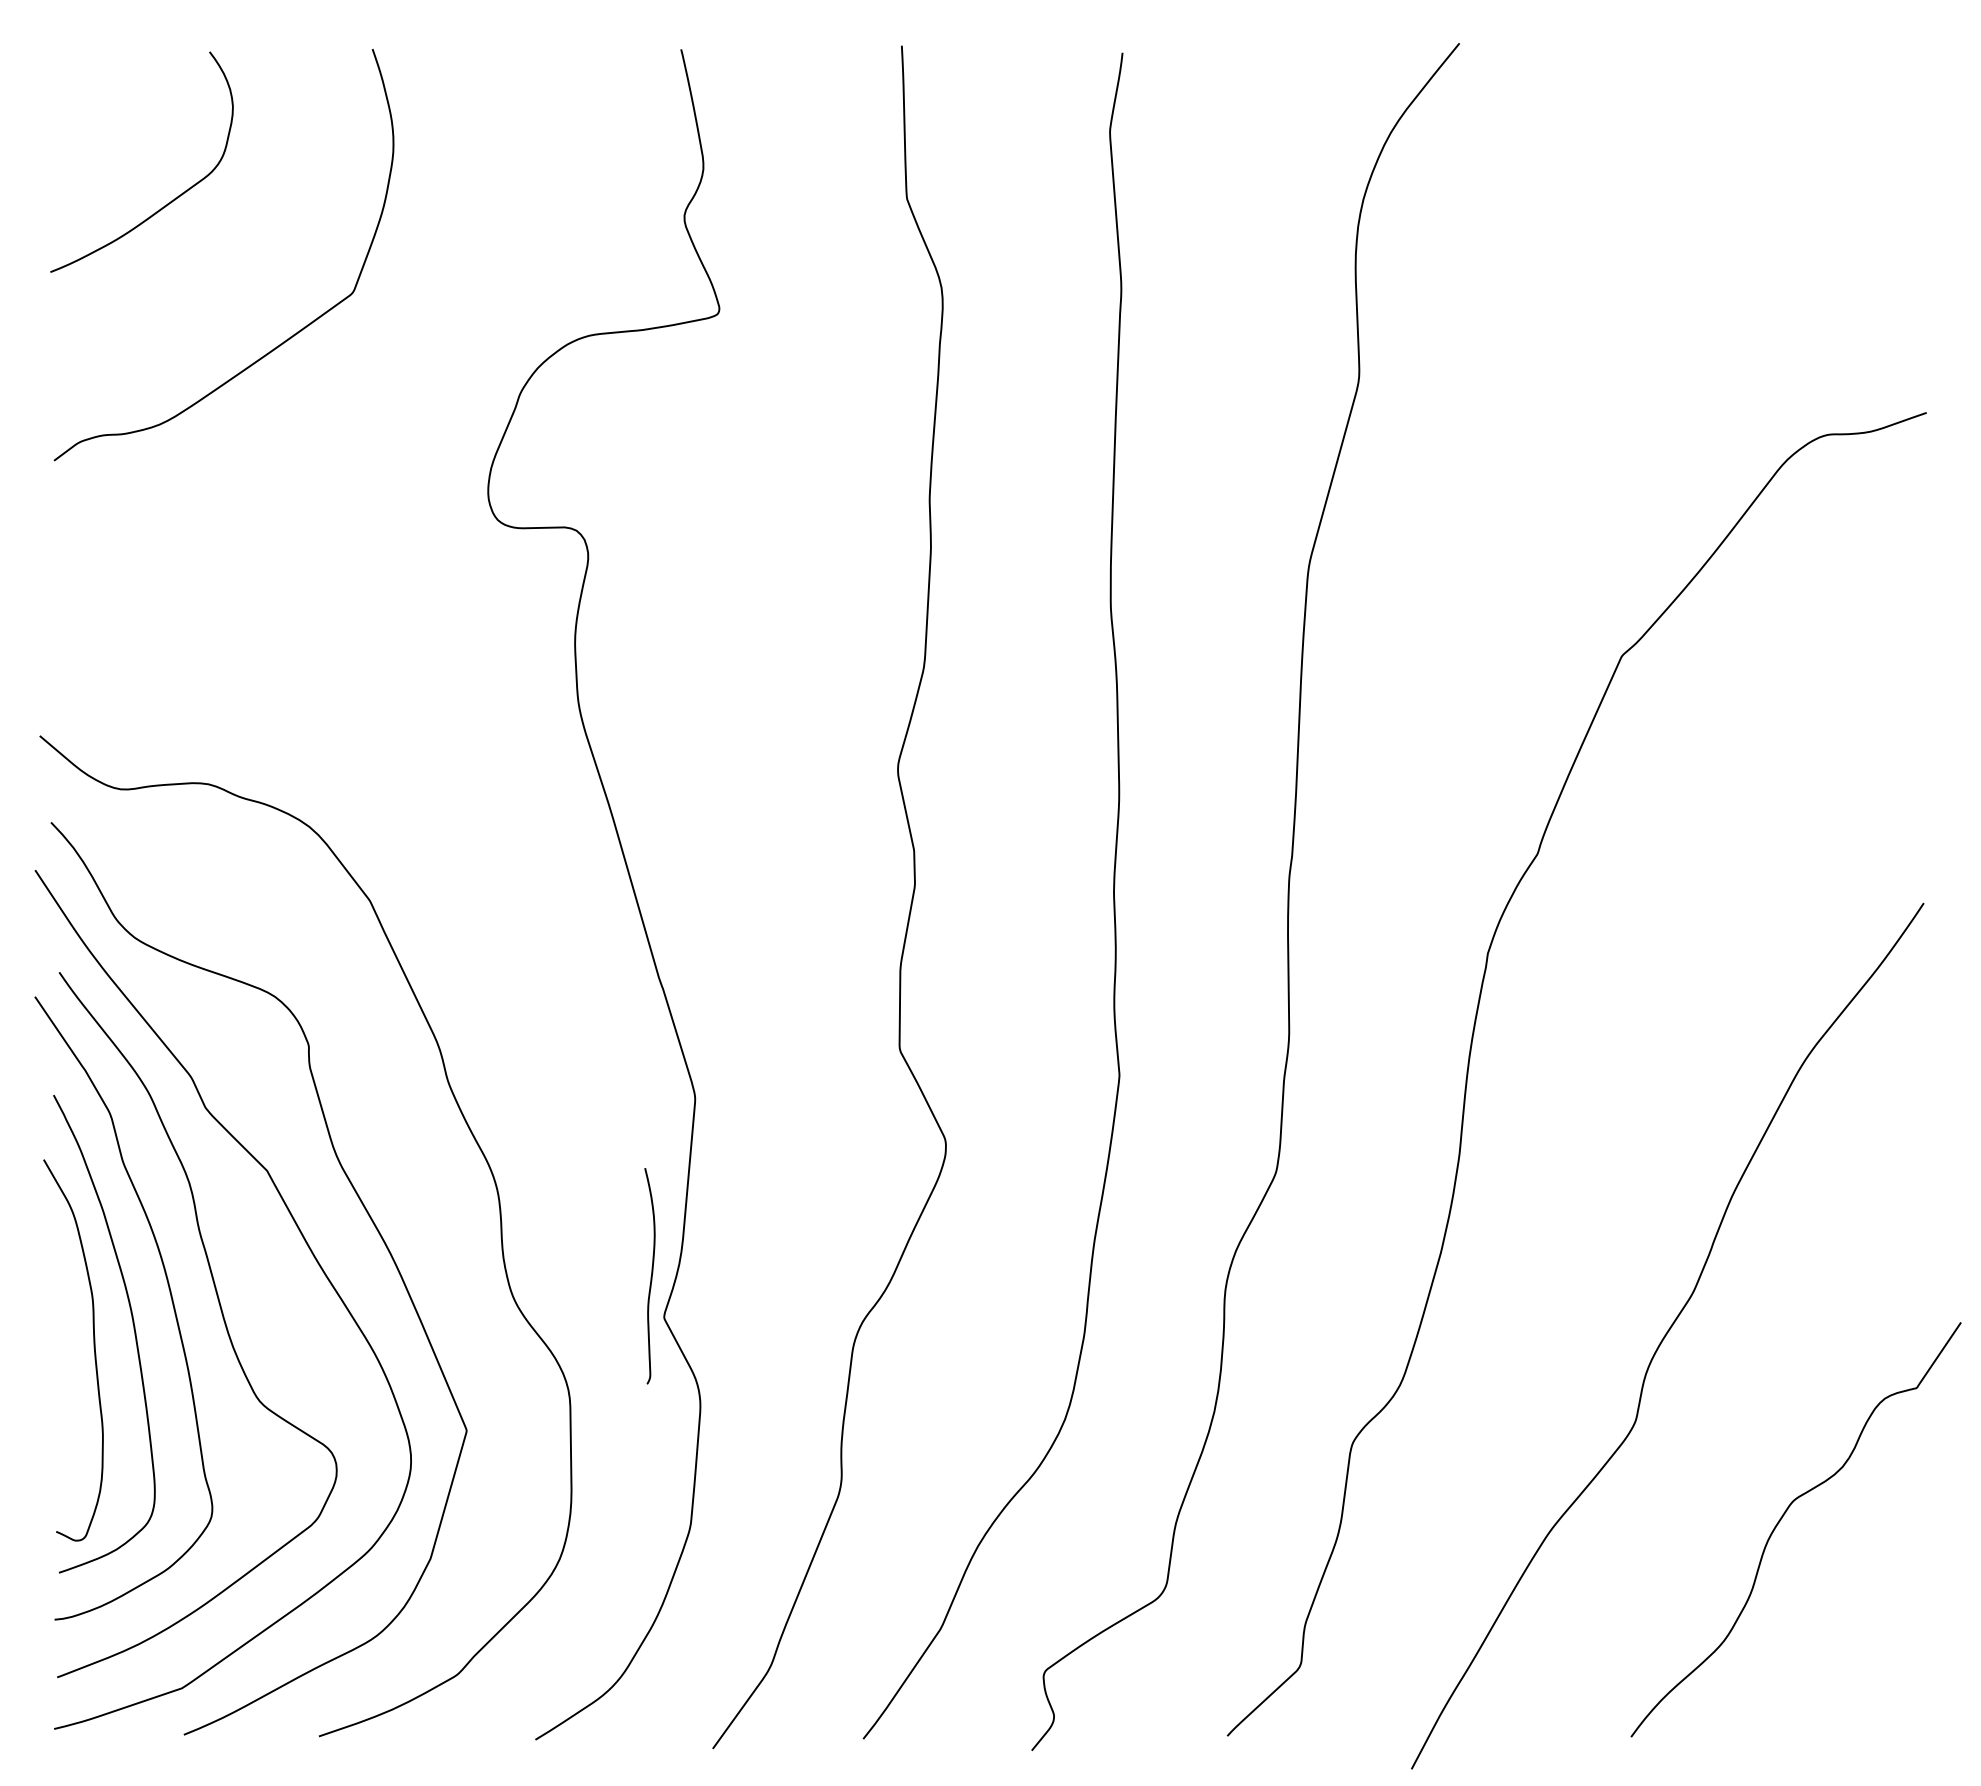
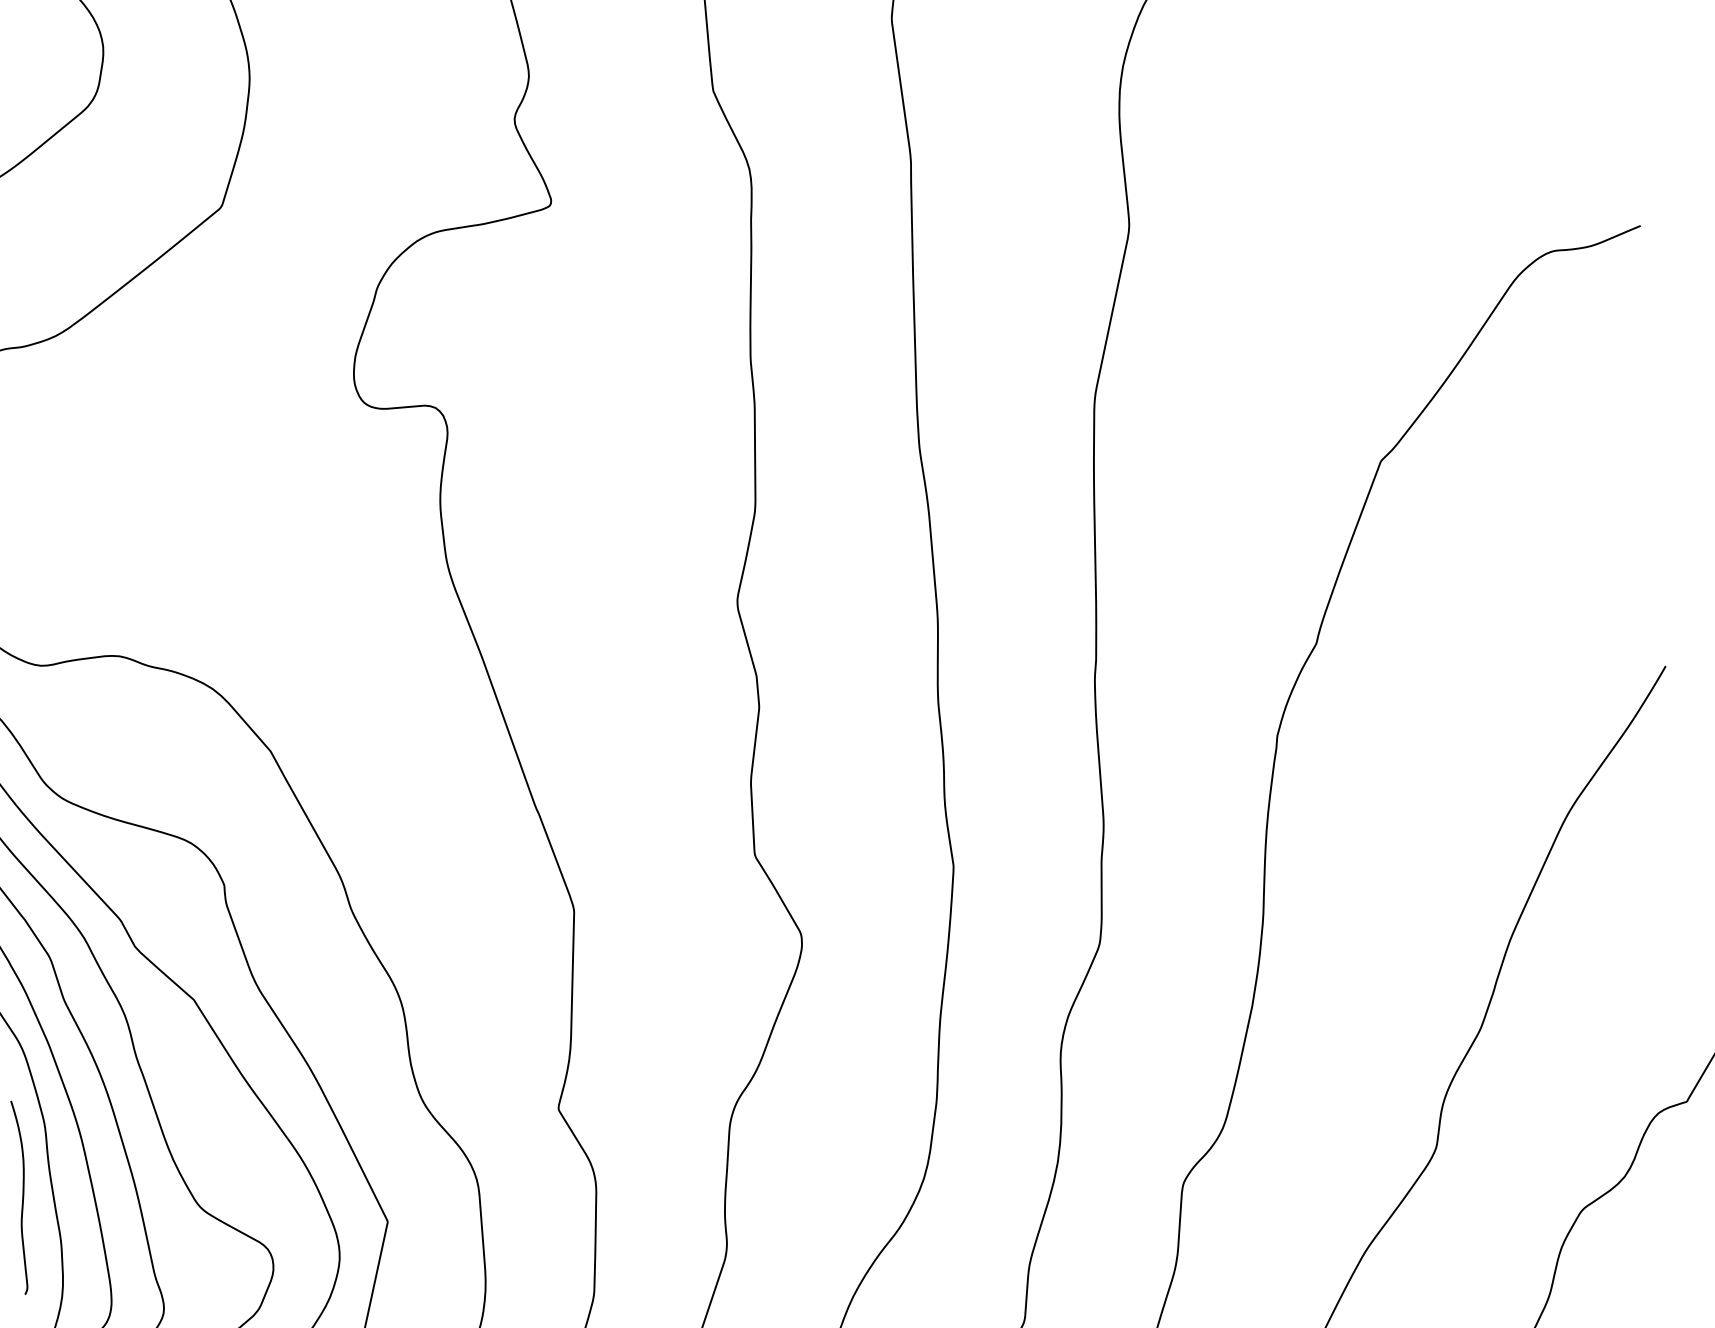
curve: (650, 1276) -> (22, 1197), moved

